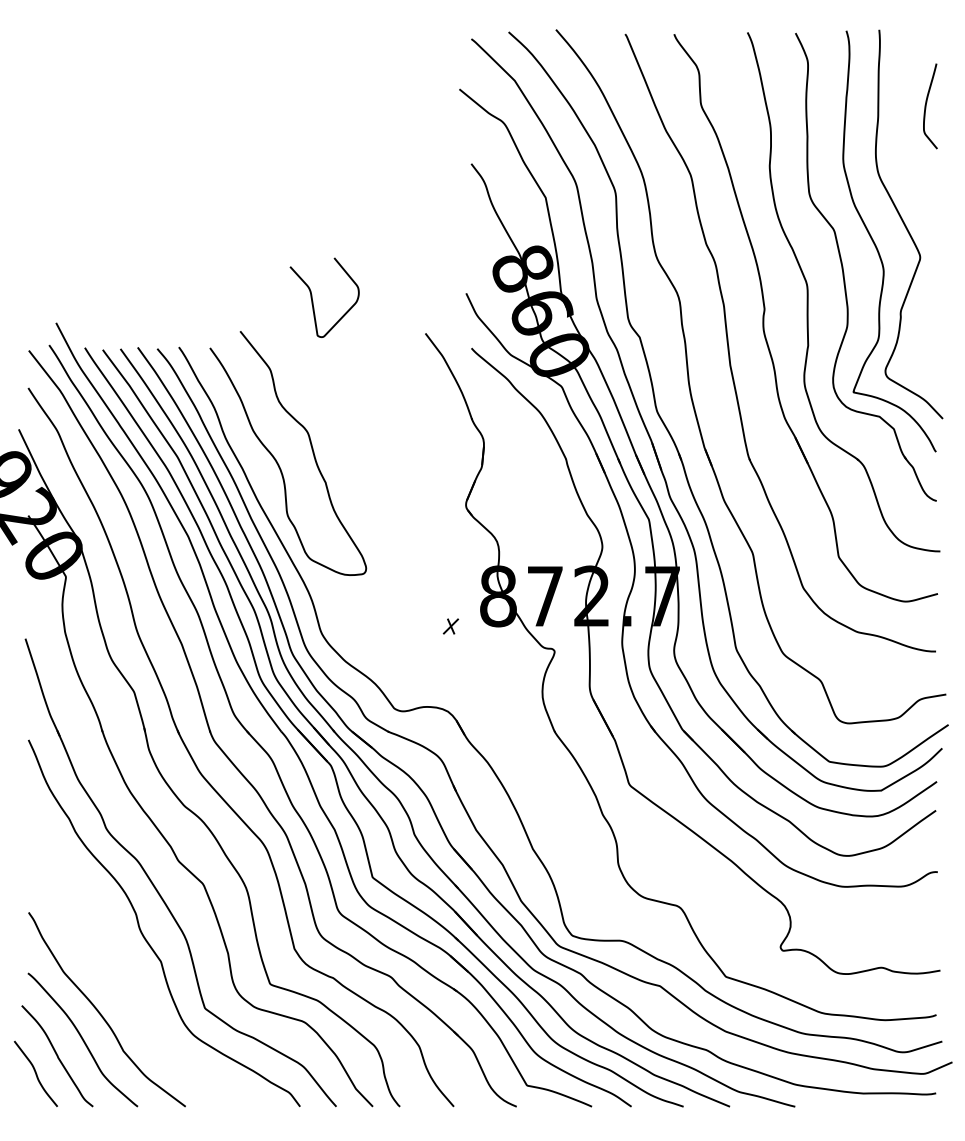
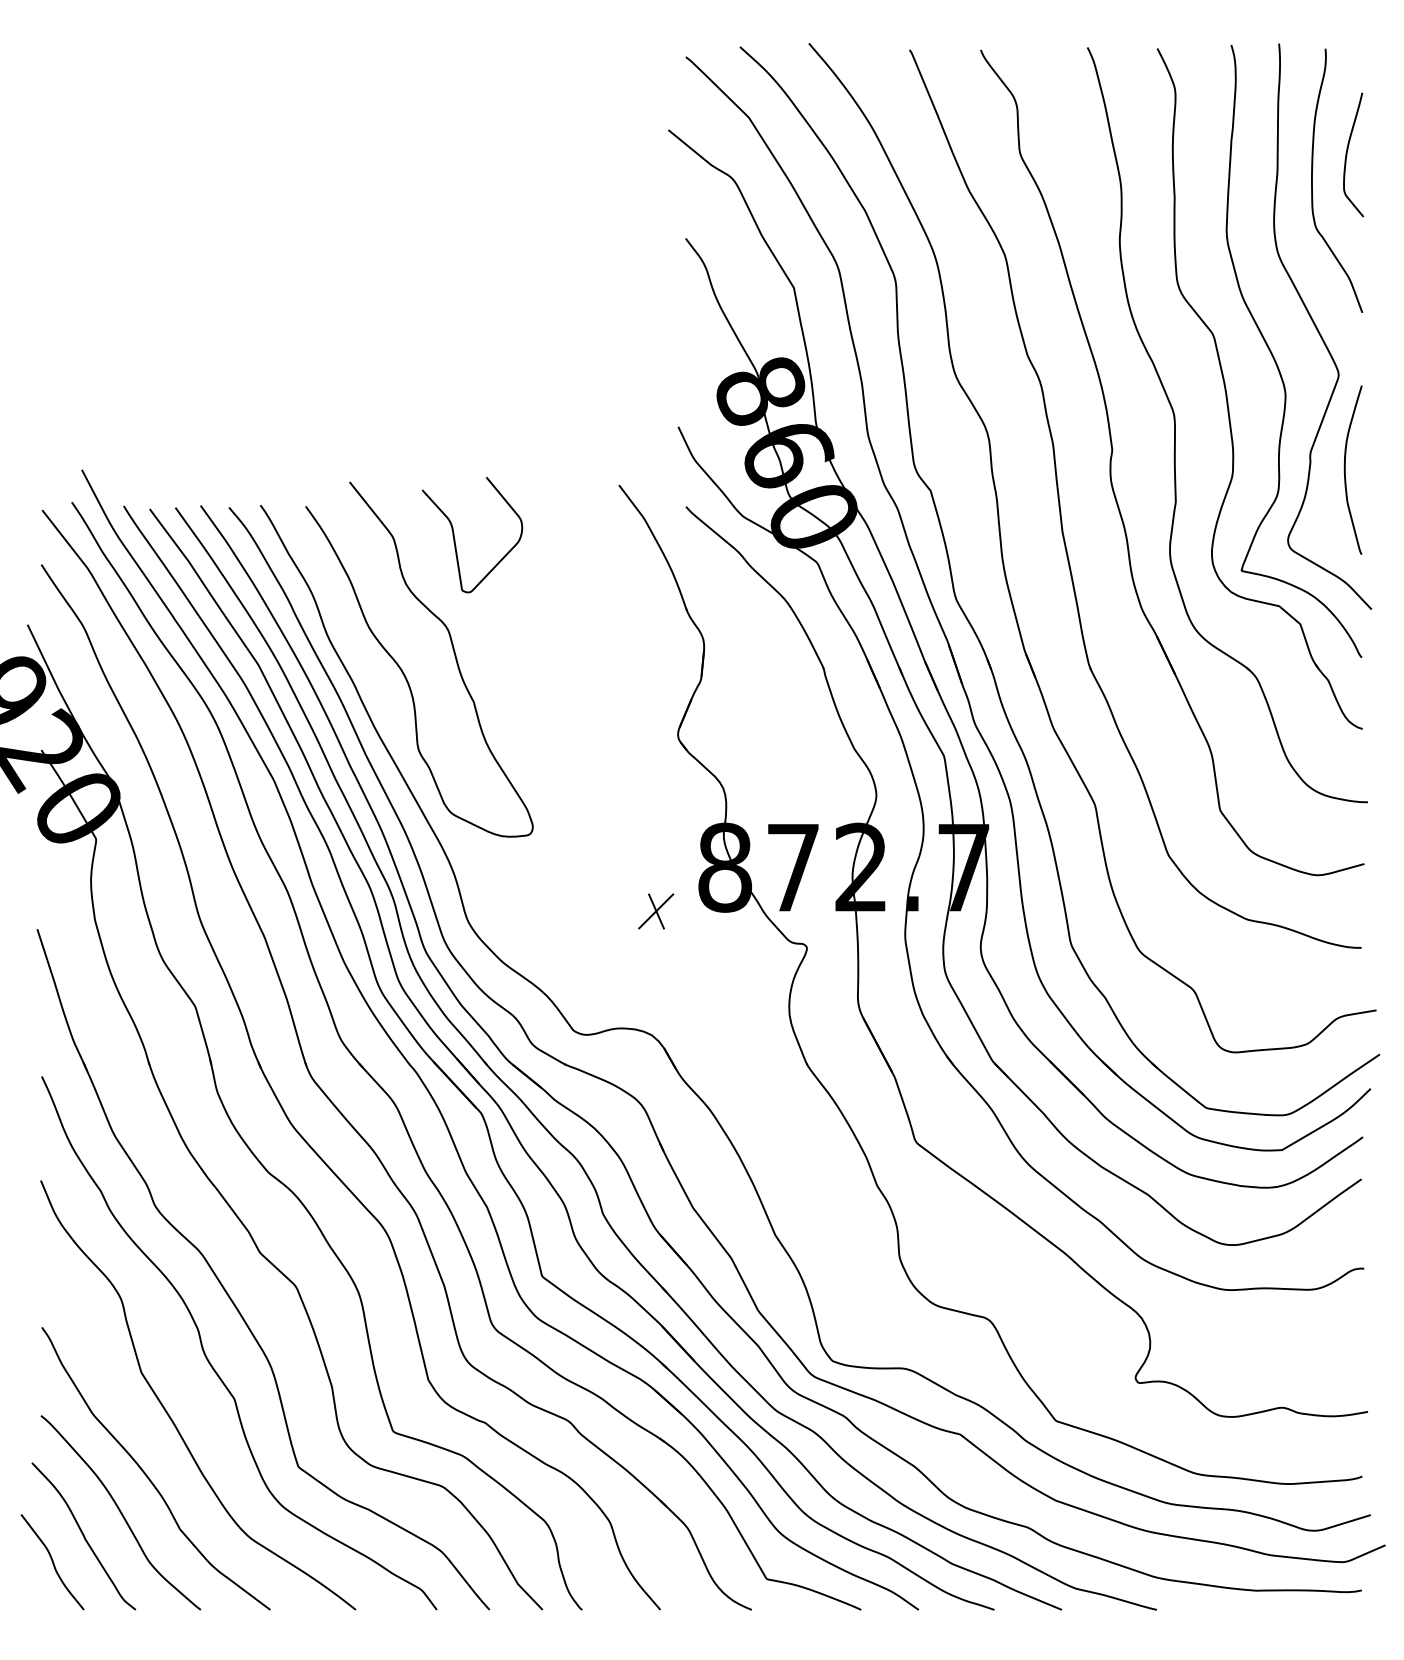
curve: (902, 123) -> (1312, 179), added
curve: (313, 301) -> (456, 540), moved
curve: (925, 322) -> (1346, 469), added
part: (450, 626) -> (655, 911), size x1.67
curve: (117, 973) -> (171, 1416), added

